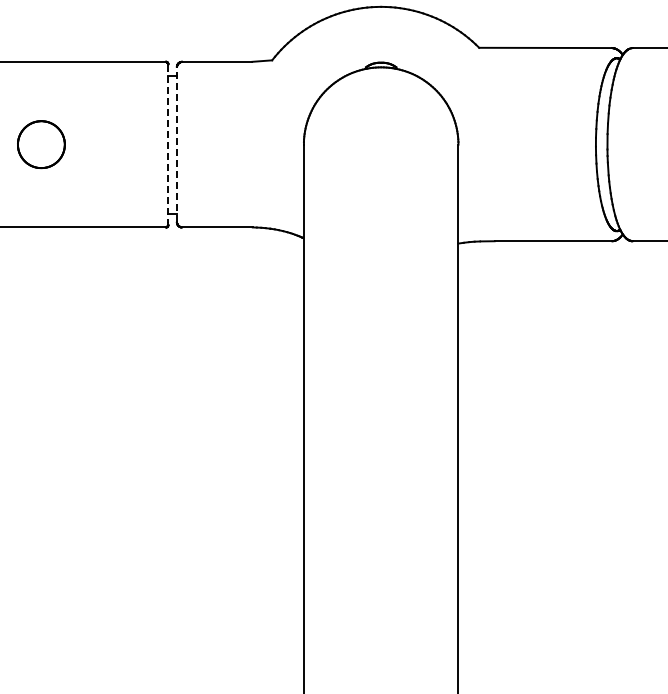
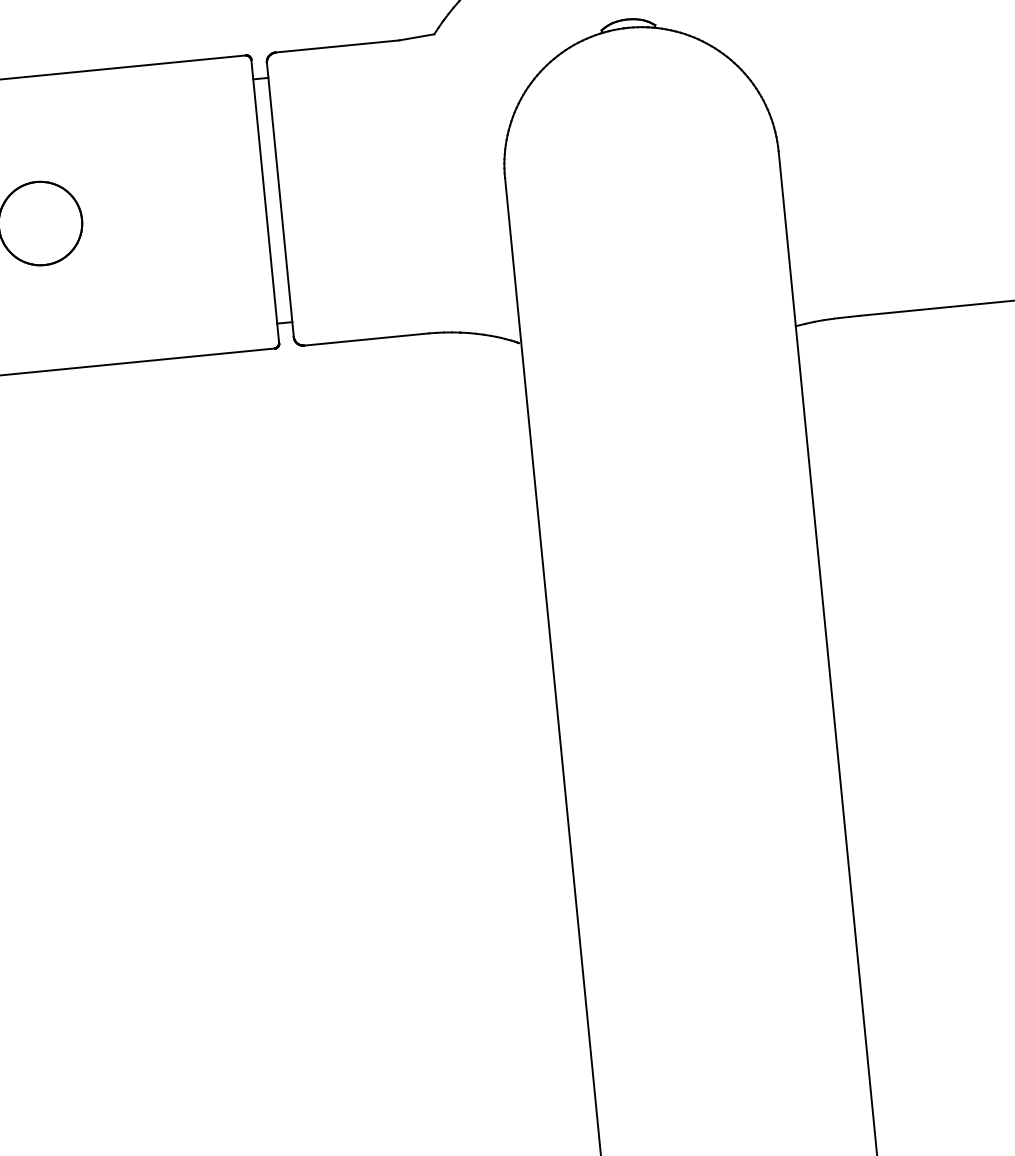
line: (168, 144) -> (265, 201), dashed -> solid
line: (176, 144) -> (279, 199), dashed -> solid

